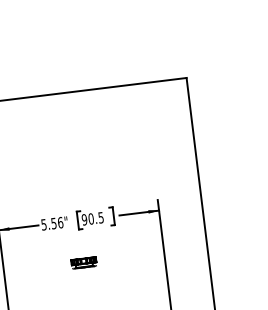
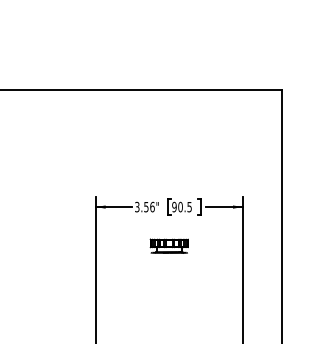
text: (44, 222) -> (137, 205), 5.56" -> 3.56"
part: (83, 262) -> (168, 245), size x1.67

